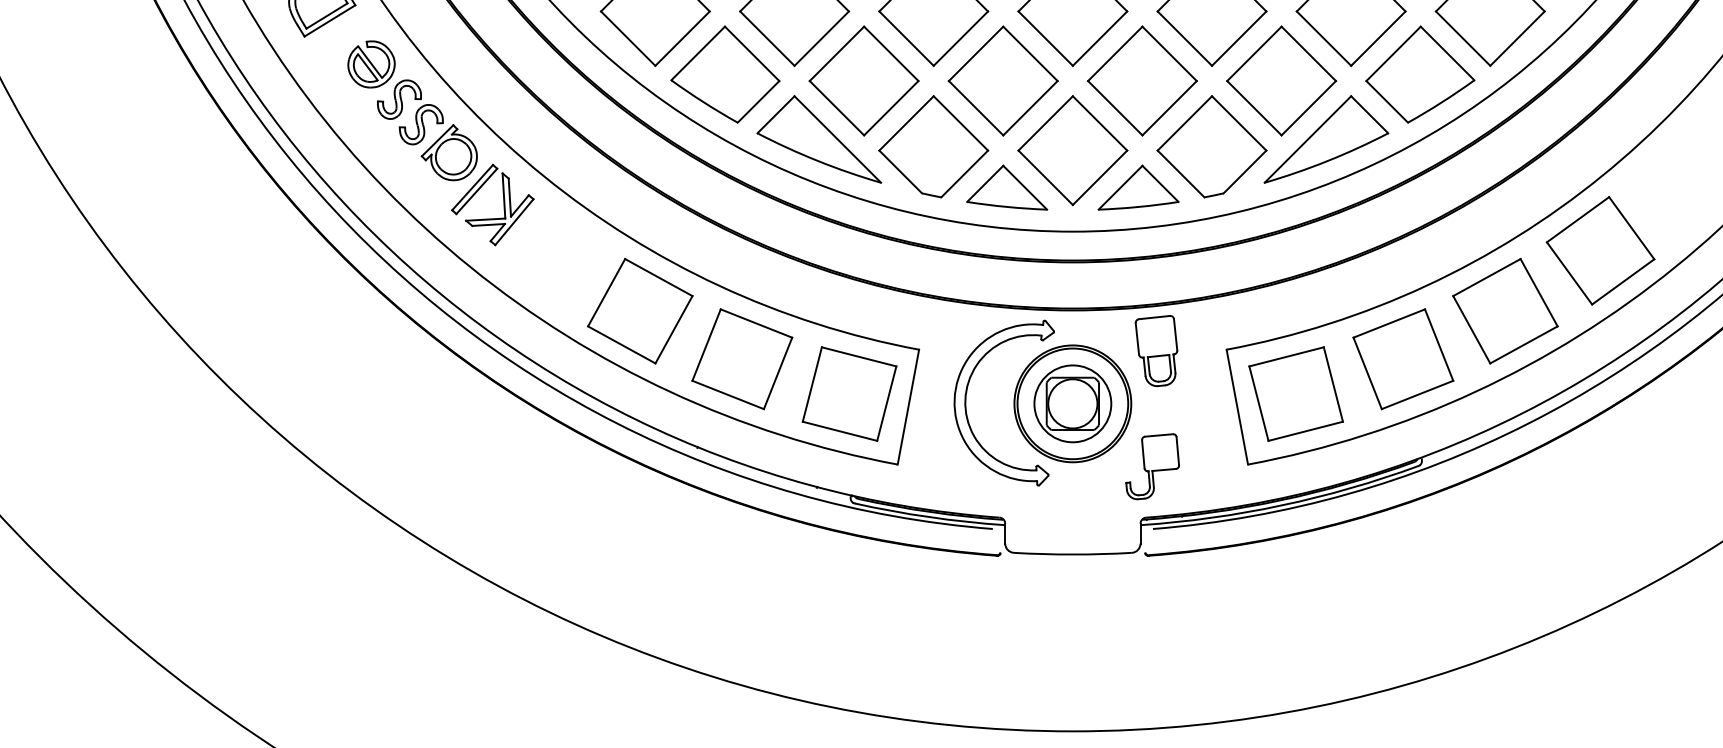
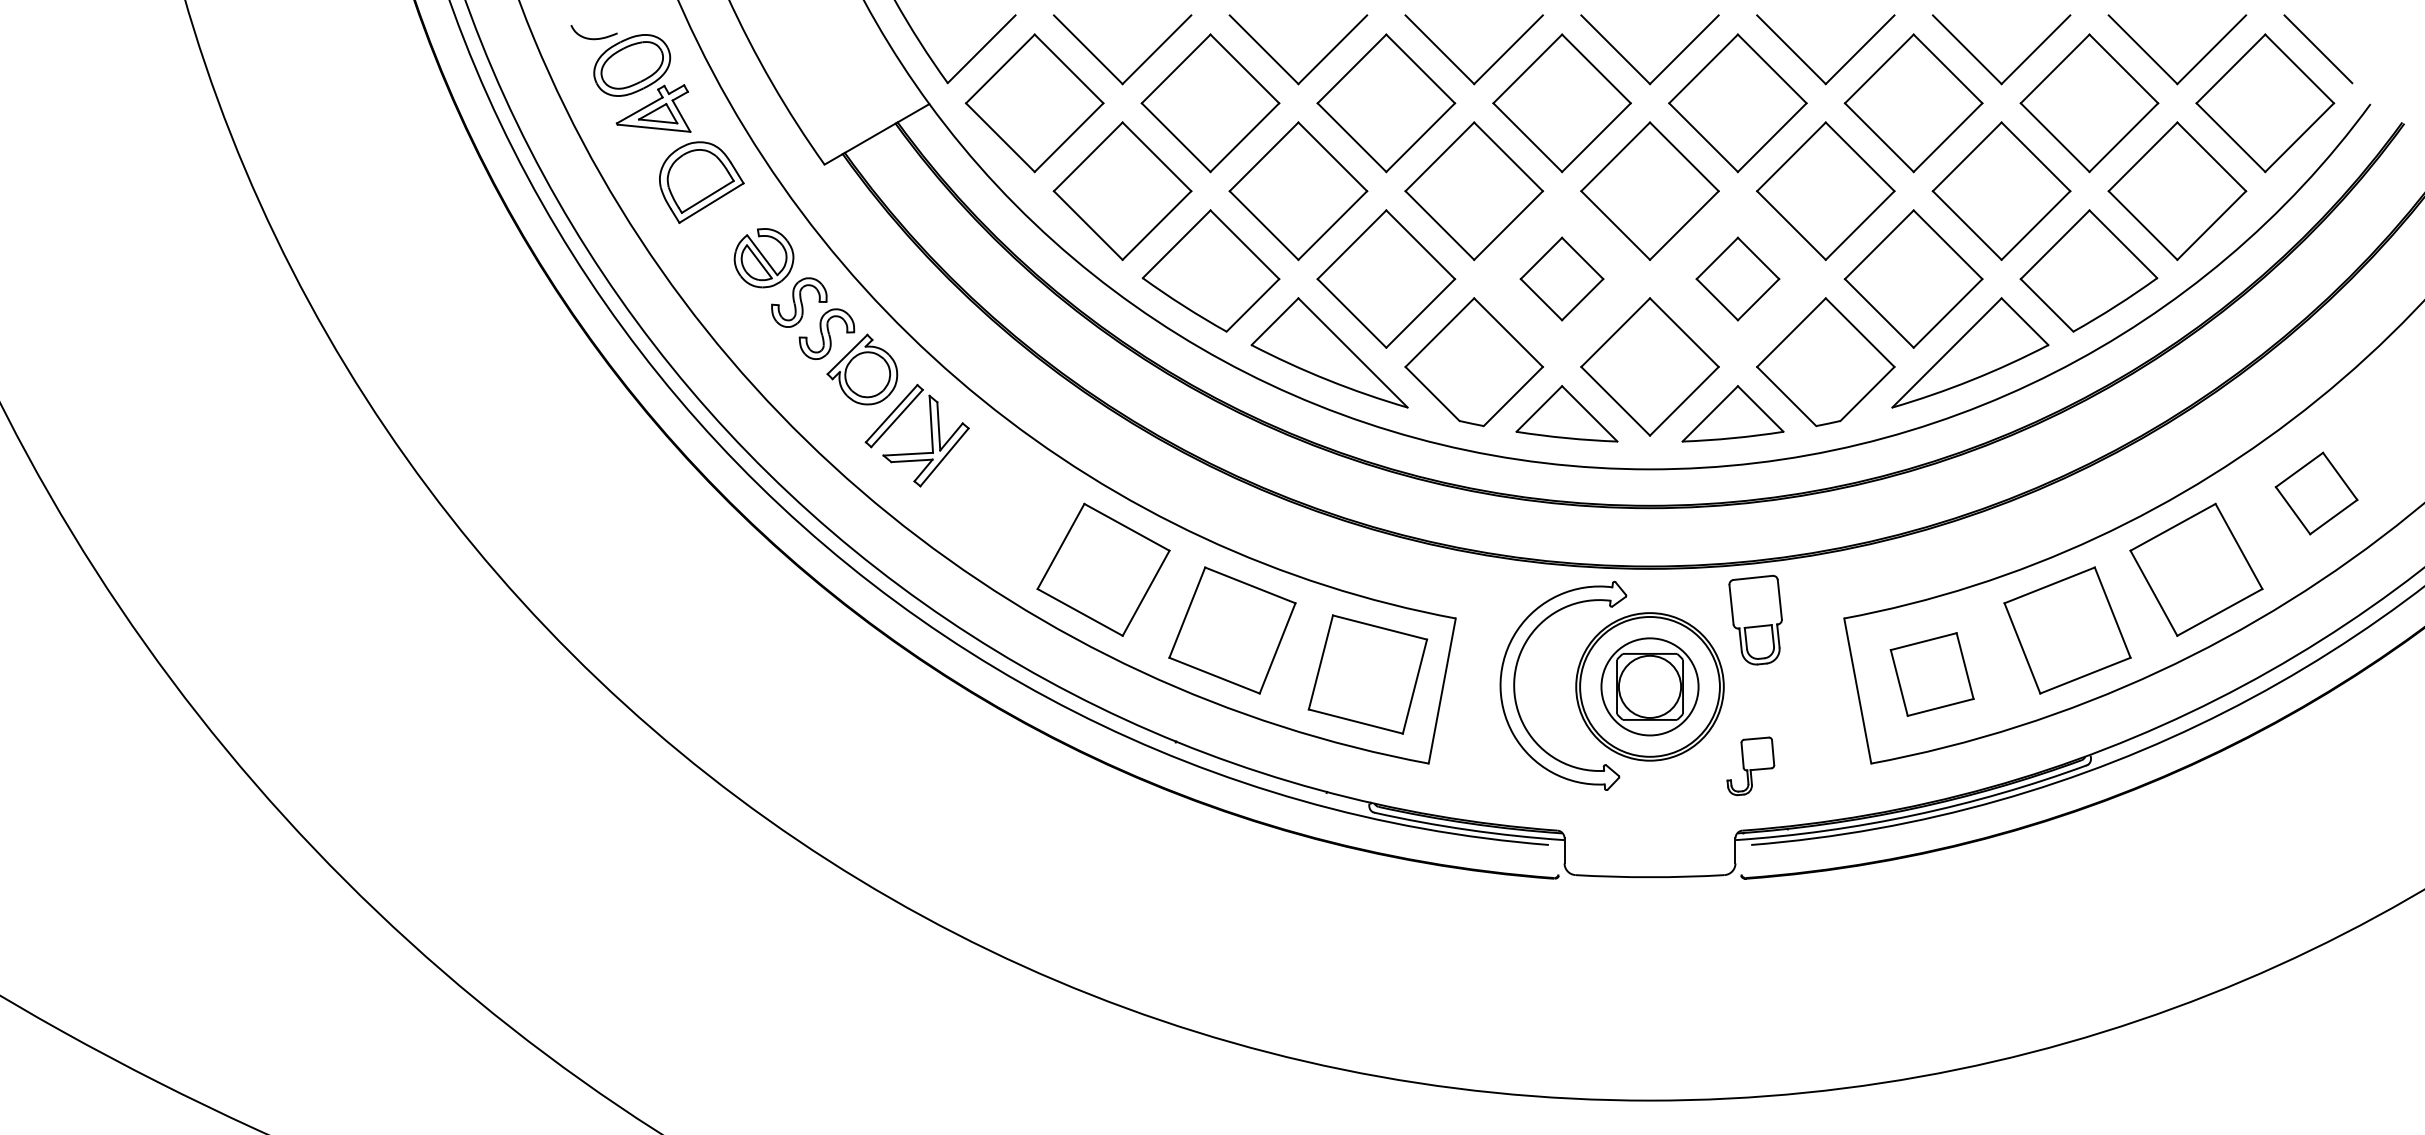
part: (1002, 80) -> (1561, 278), size x0.6
part: (1142, 80) -> (1737, 278), size x0.6
part: (1600, 250) -> (2316, 493), size x0.6
part: (1296, 394) -> (1932, 674), size x0.7
part: (1152, 466) -> (1750, 766), size x0.7

